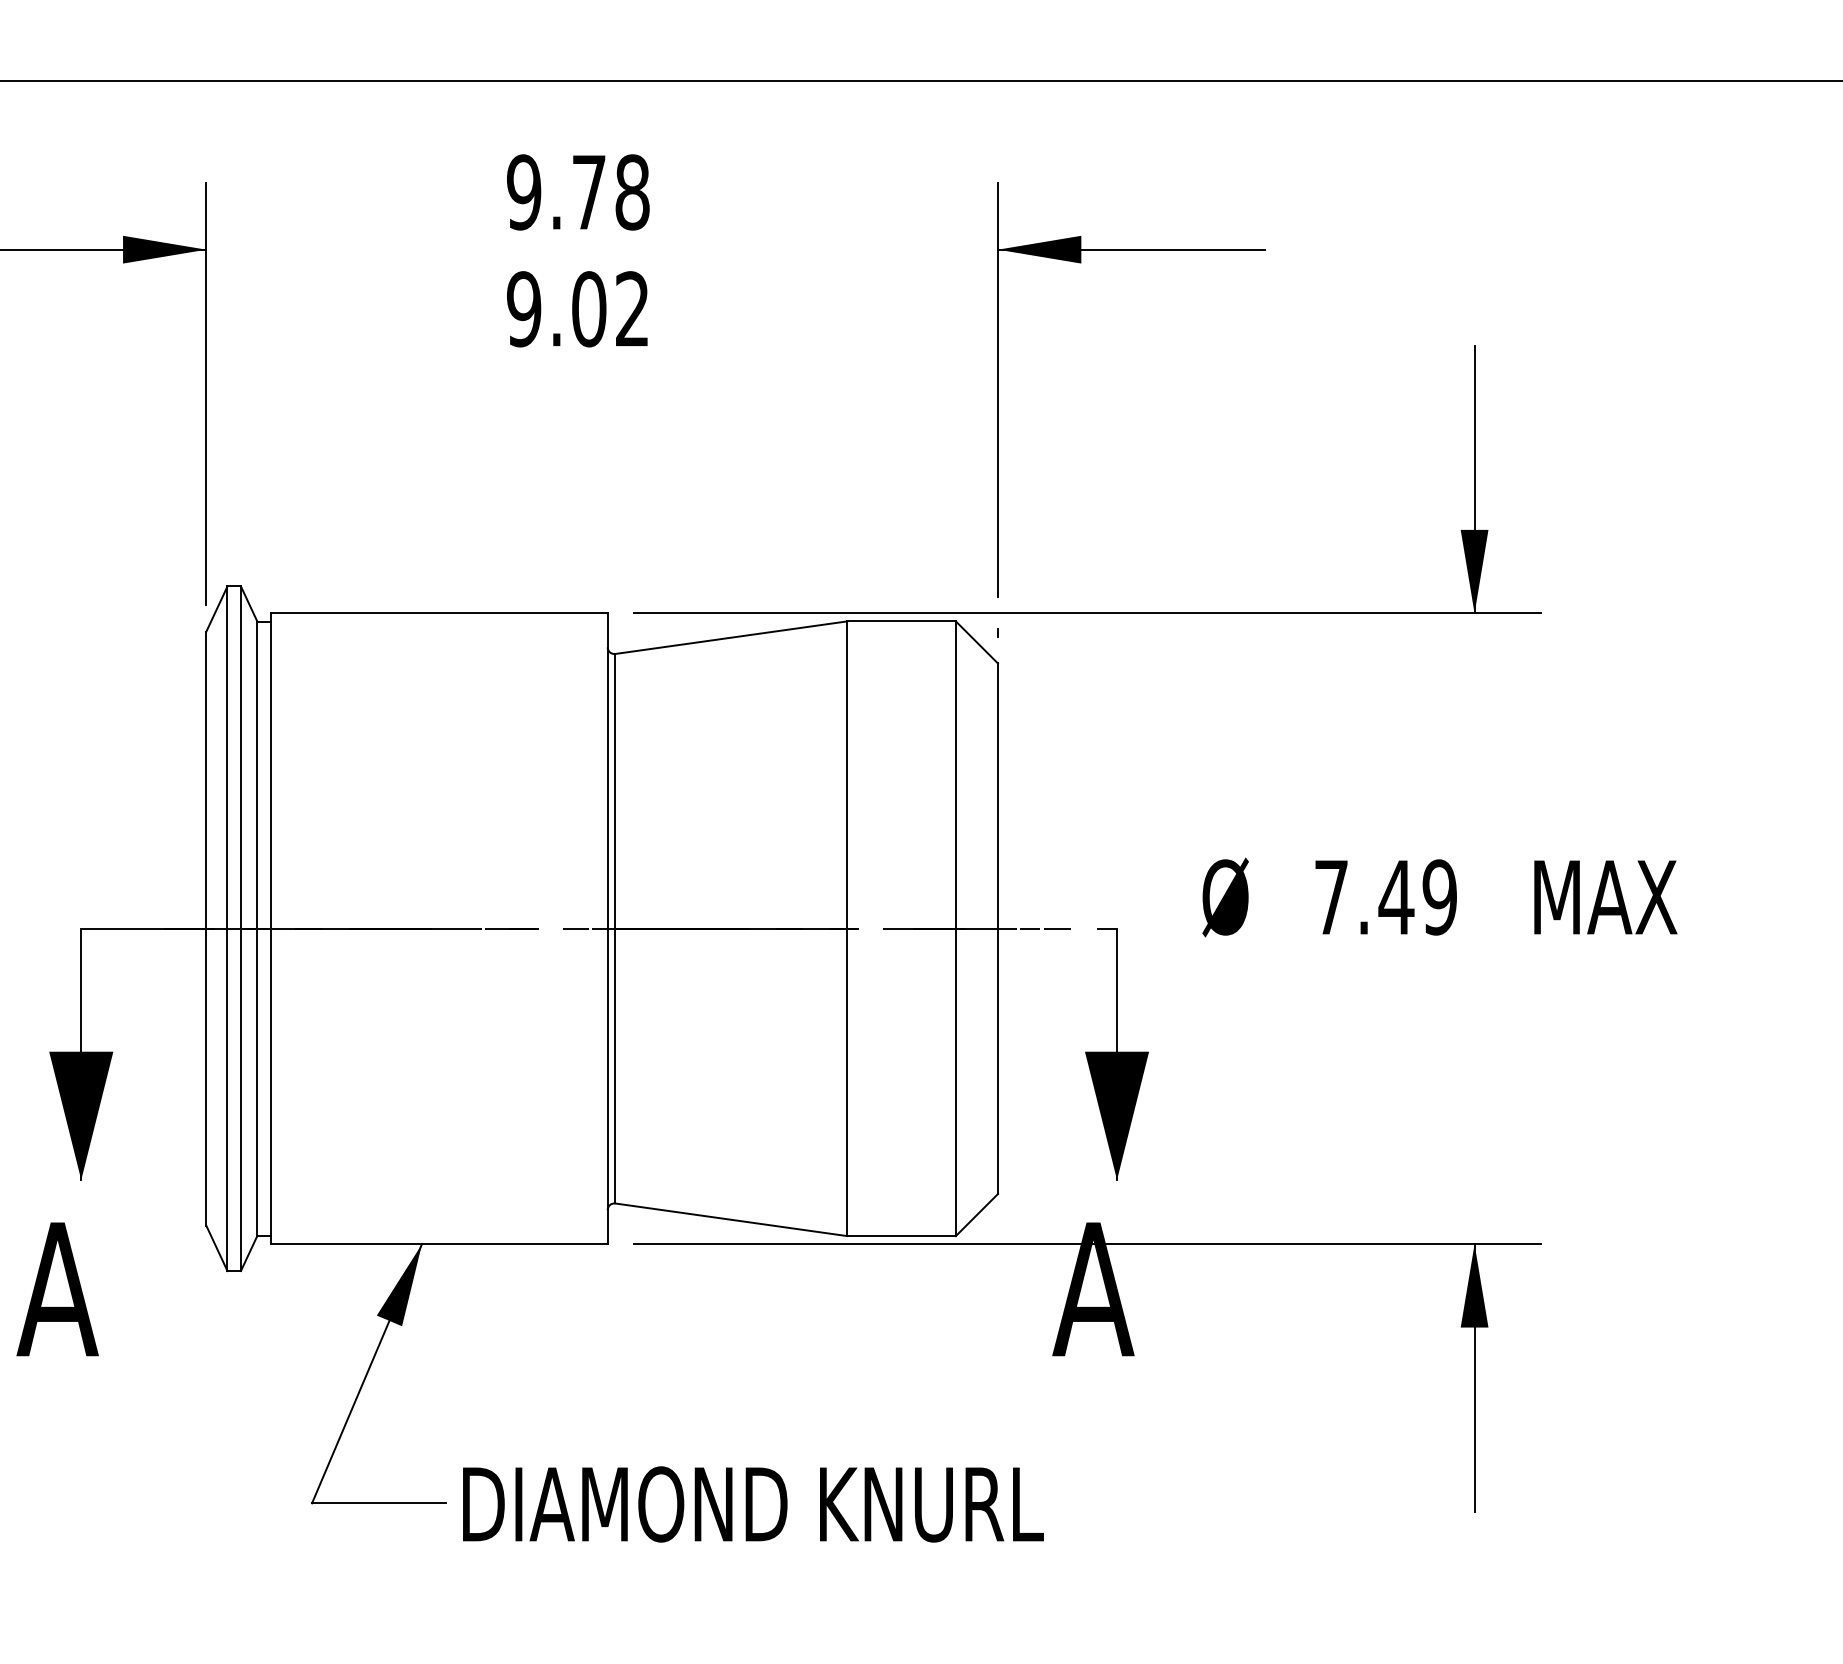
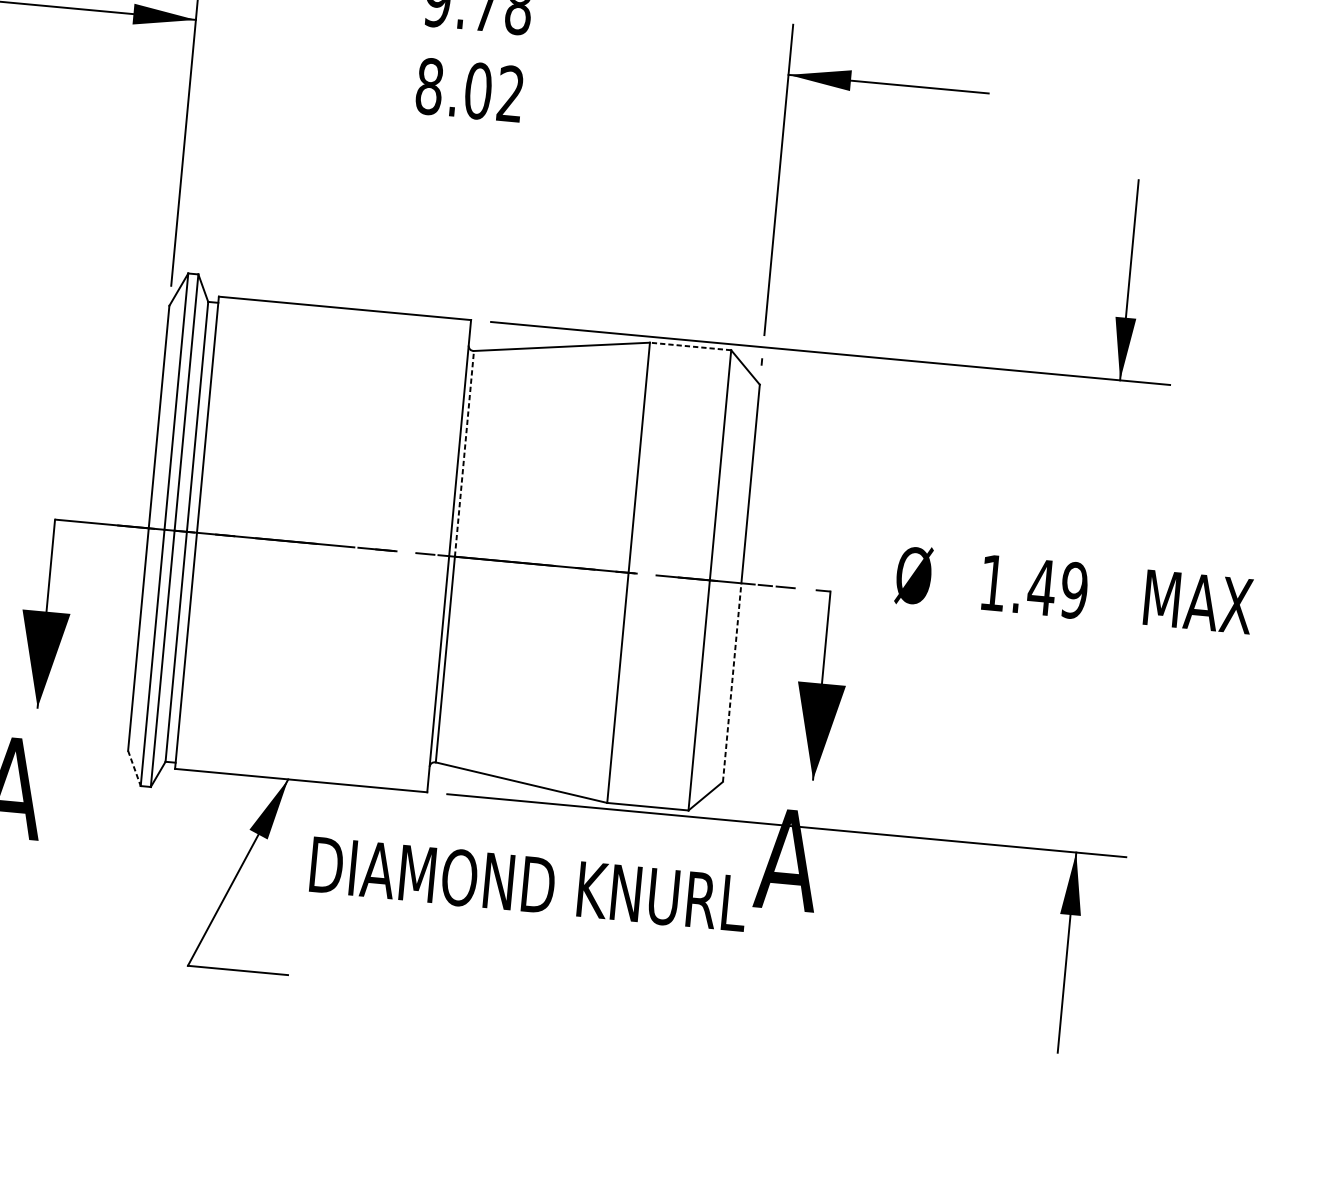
text: (524, 309) -> (429, 86), 9.02 -> 8.02
line: (901, 621) -> (690, 346), solid -> dashed
line: (615, 790) -> (464, 453), solid -> dashed
text: (1331, 897) -> (993, 583), 7.49 -> 1.49
line: (997, 1061) -> (731, 682), solid -> dashed
line: (216, 1248) -> (134, 768), solid -> dashed
text: (753, 1504) -> (528, 884), moved

